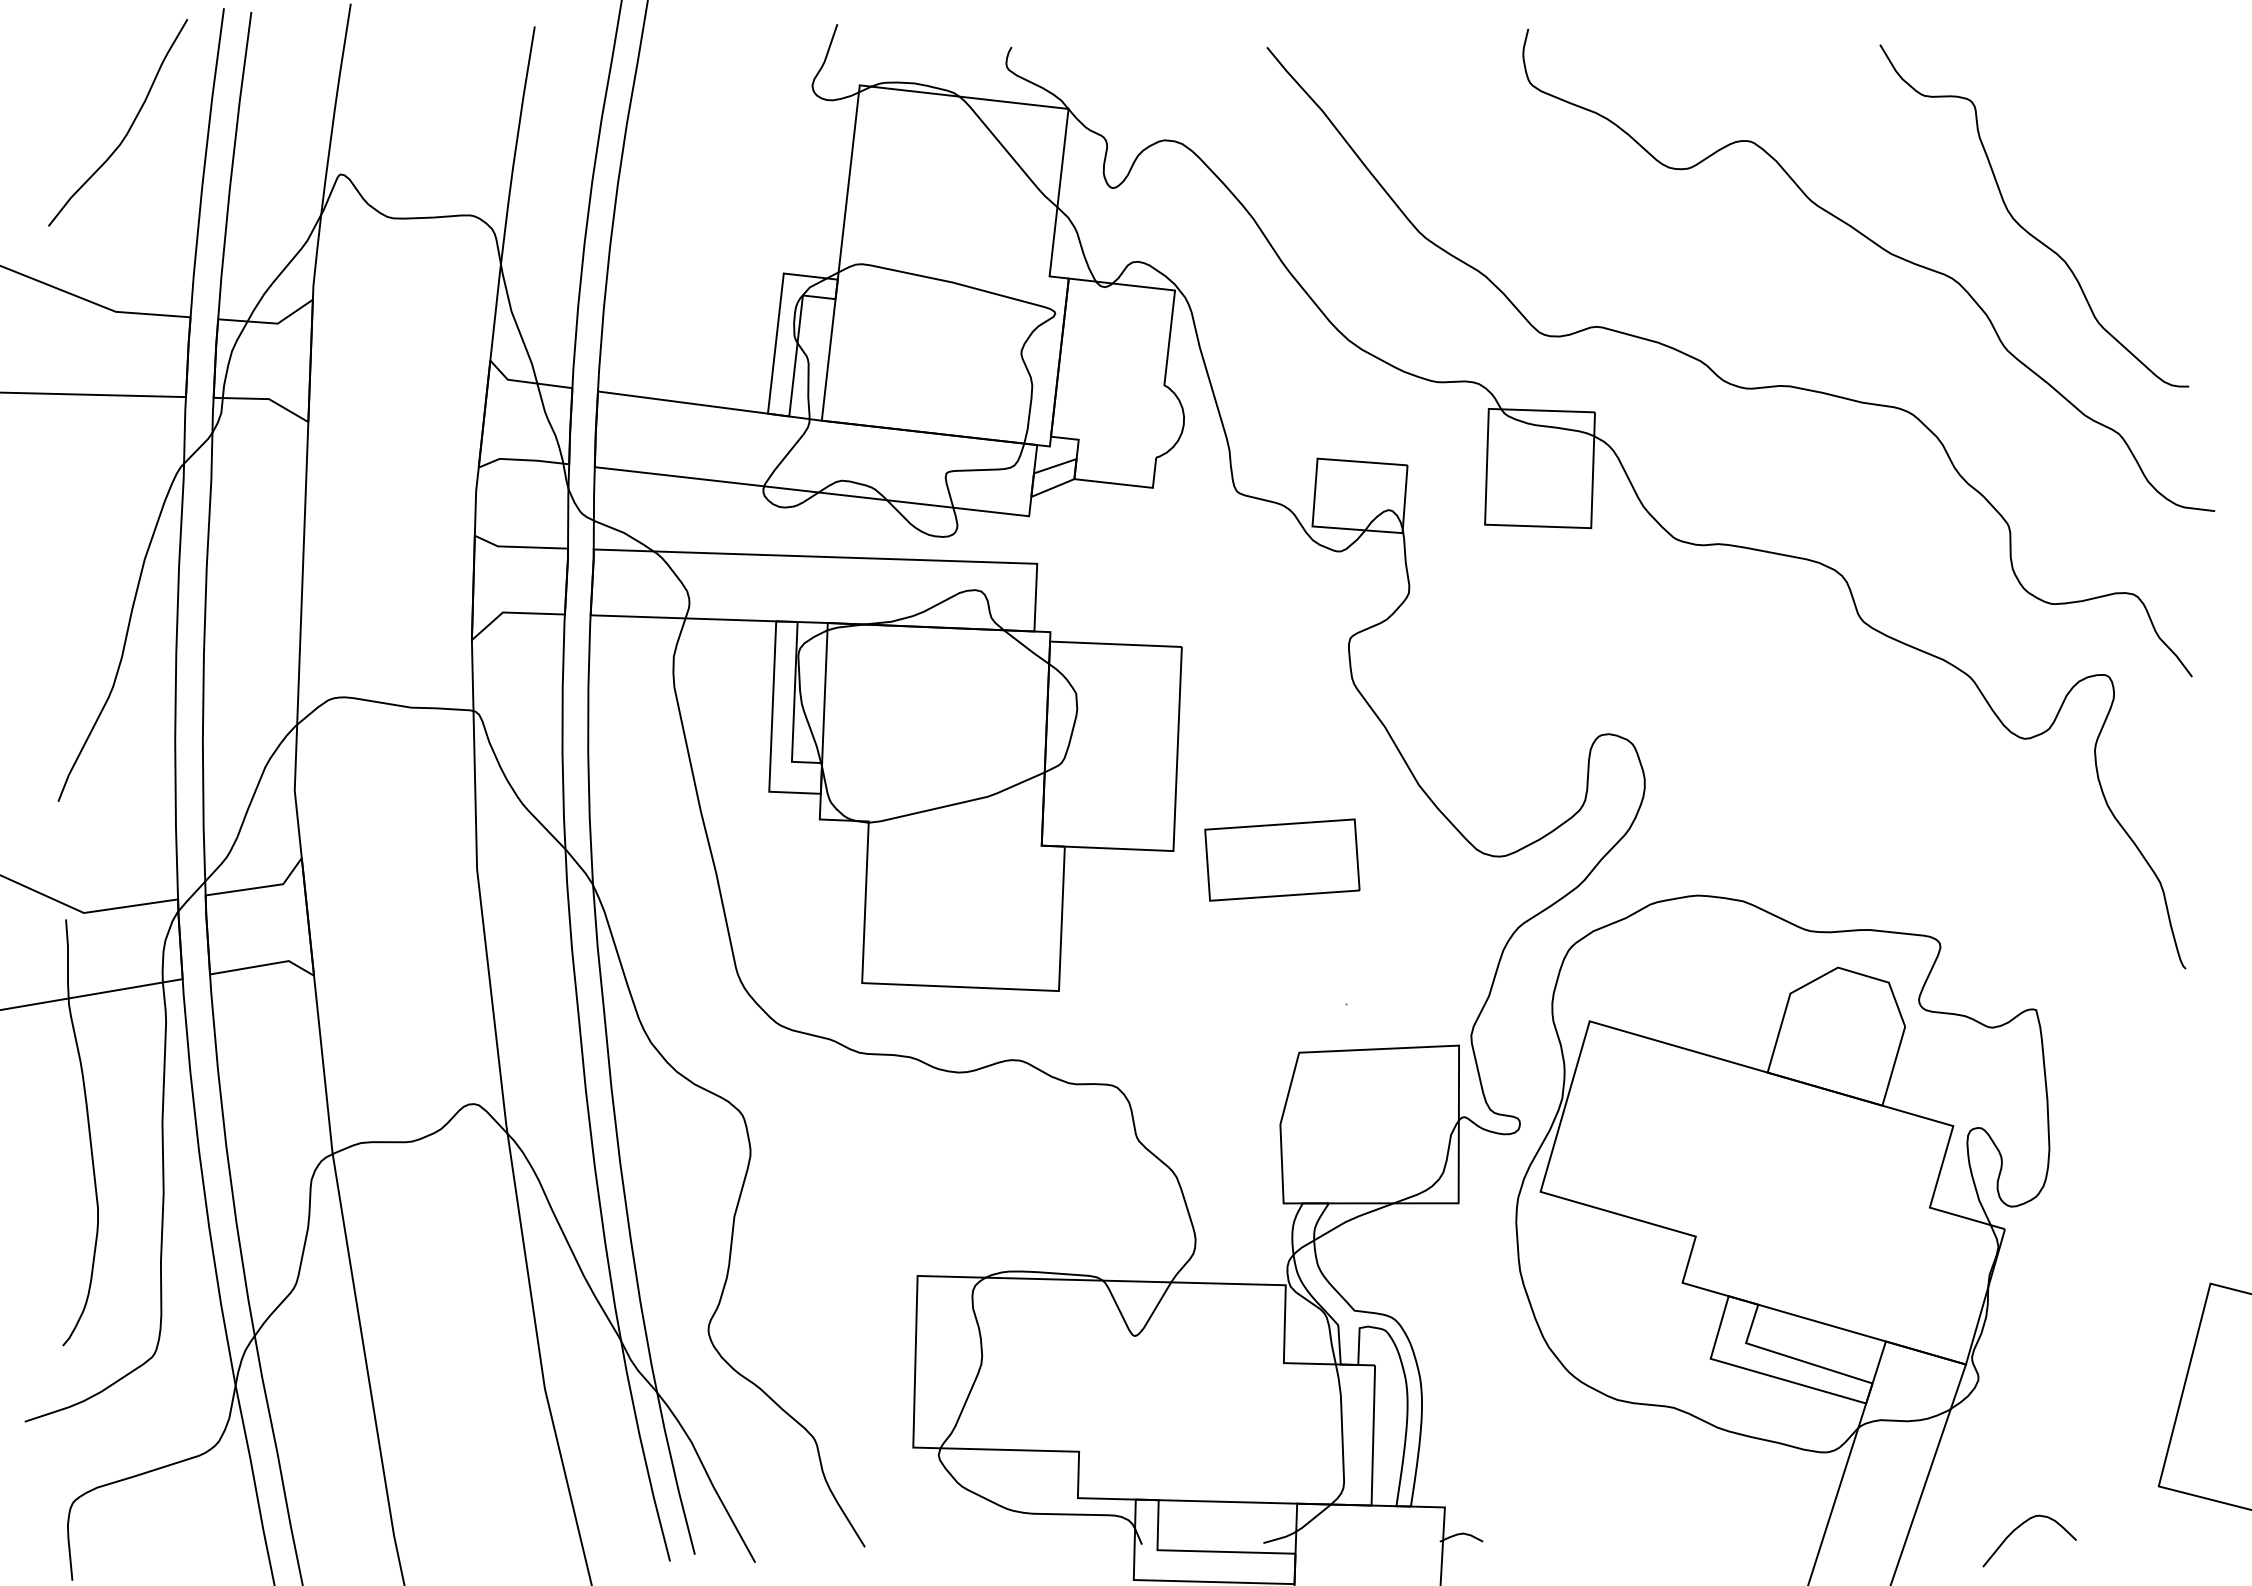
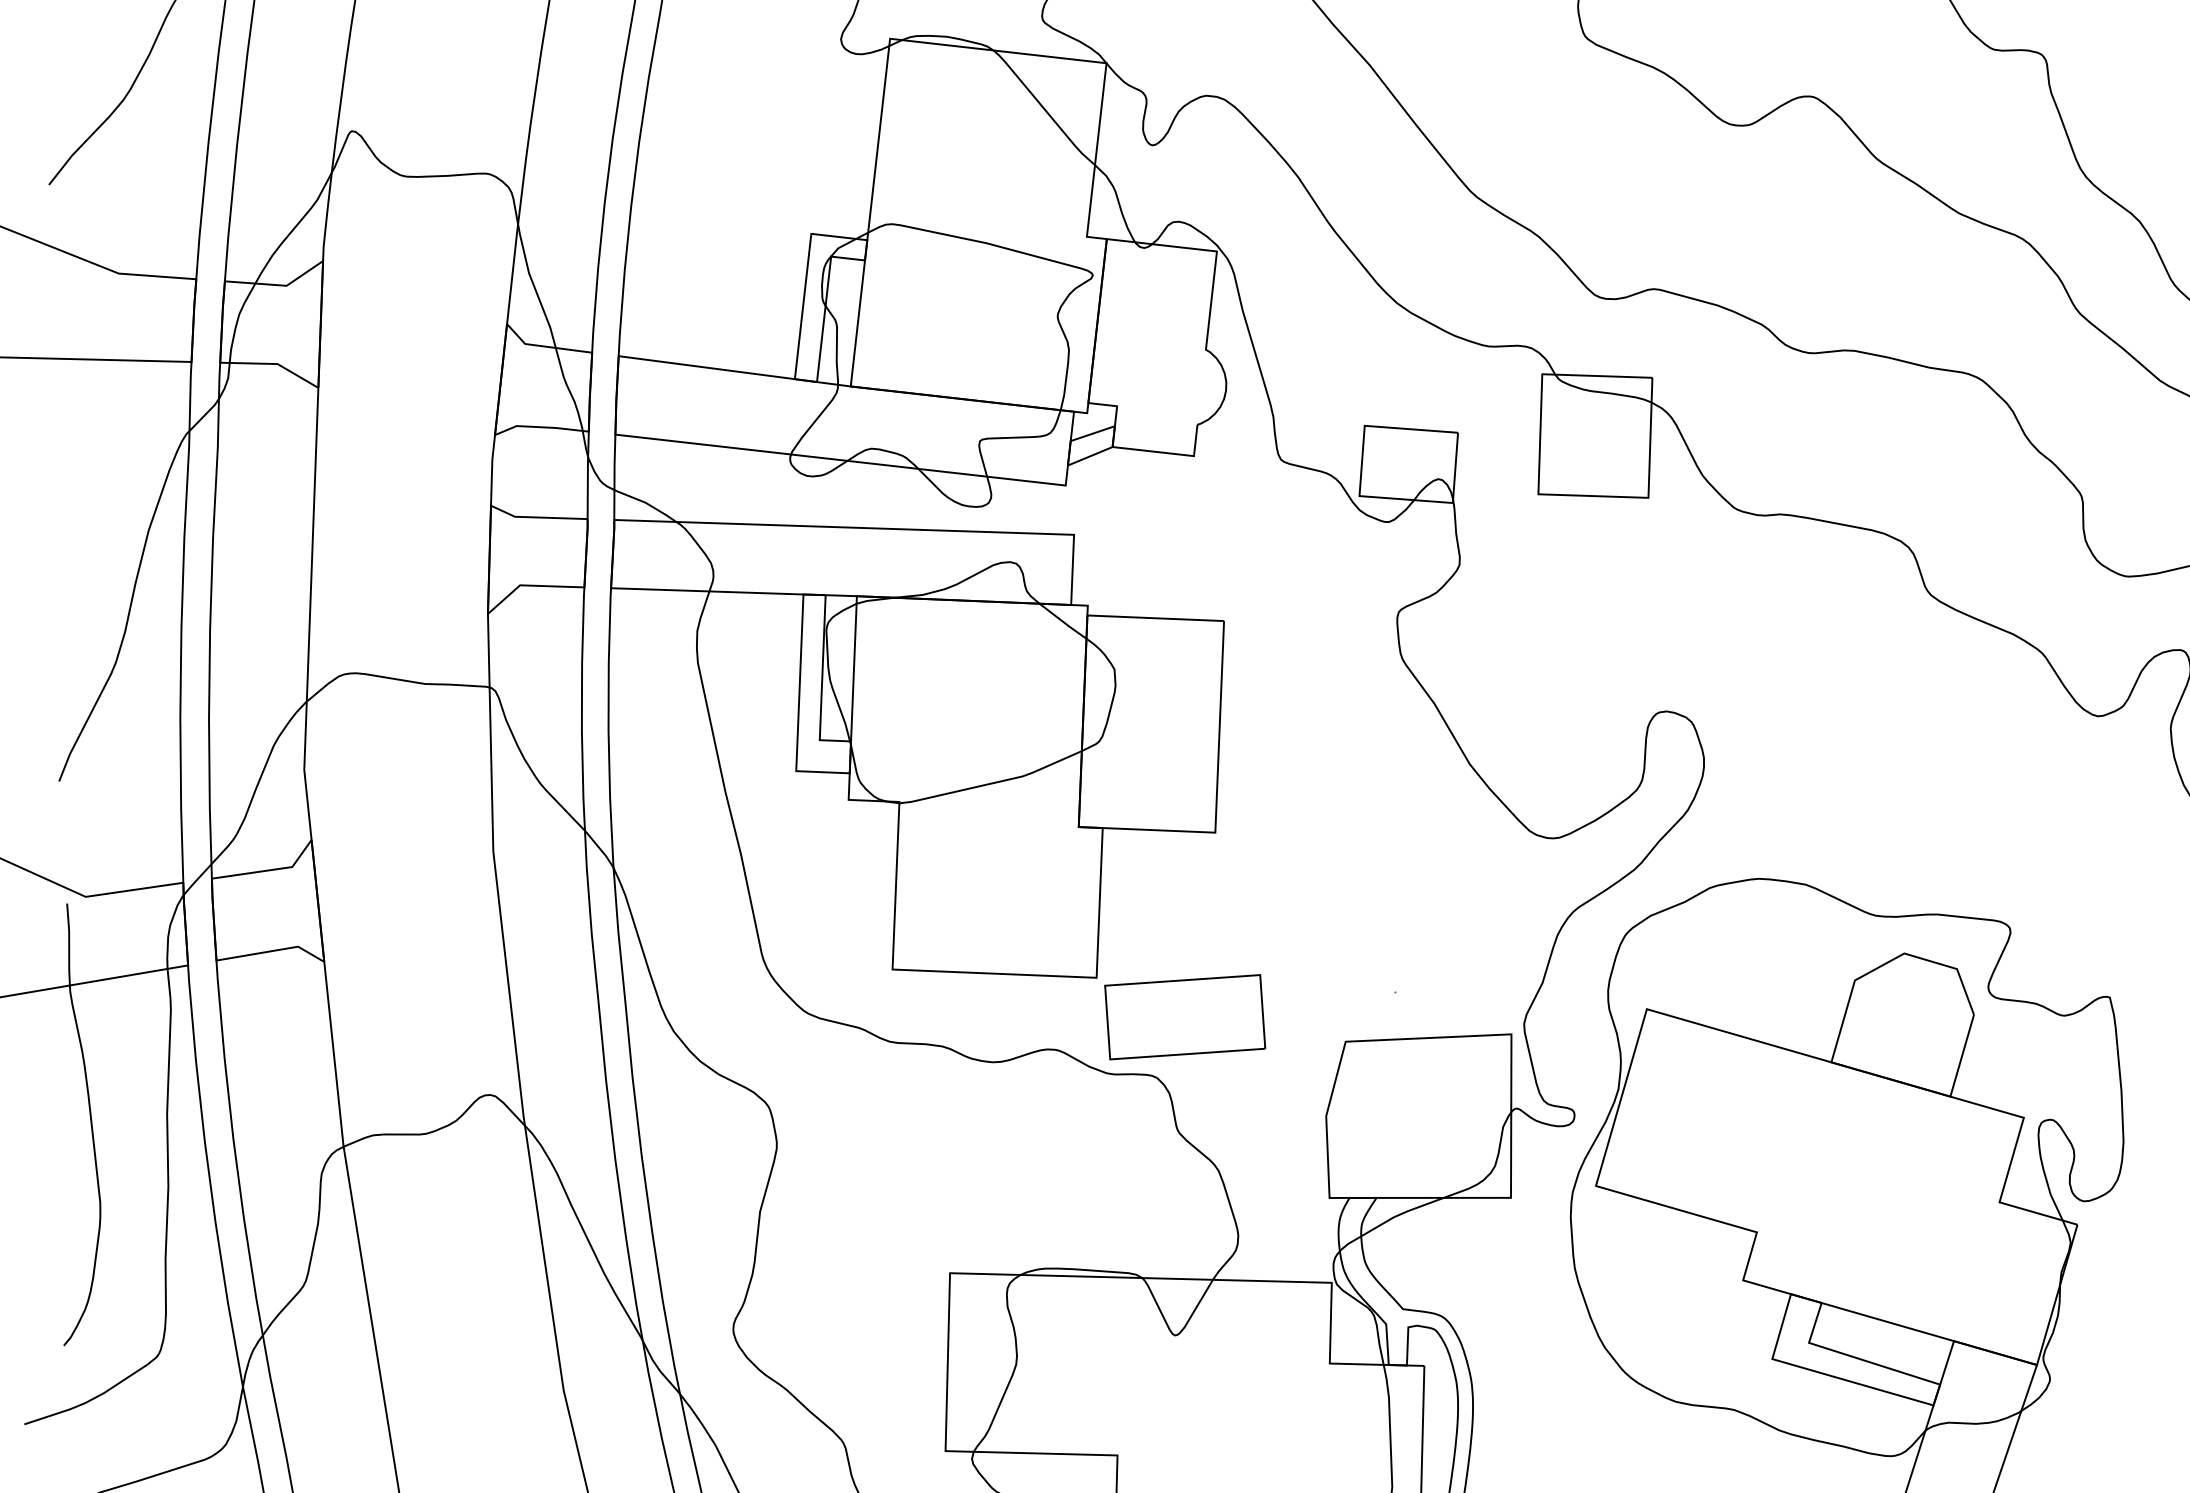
part: (1282, 859) -> (1185, 1016), moved

